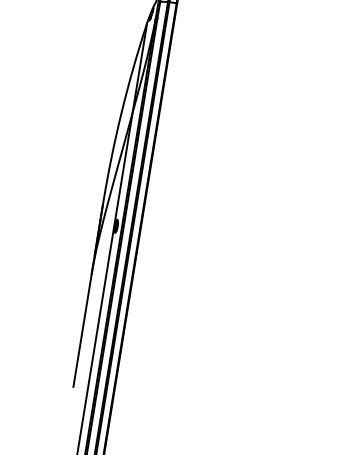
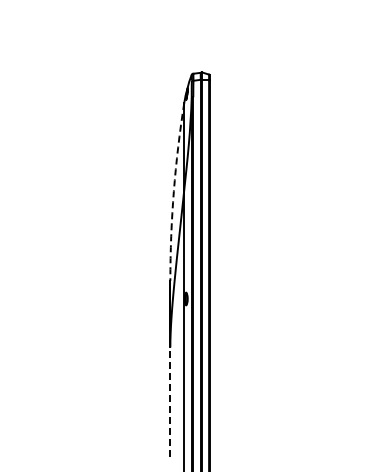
arc: (121, 112) -> (173, 191), solid -> dashed
line: (82, 330) -> (170, 402), solid -> dashed

